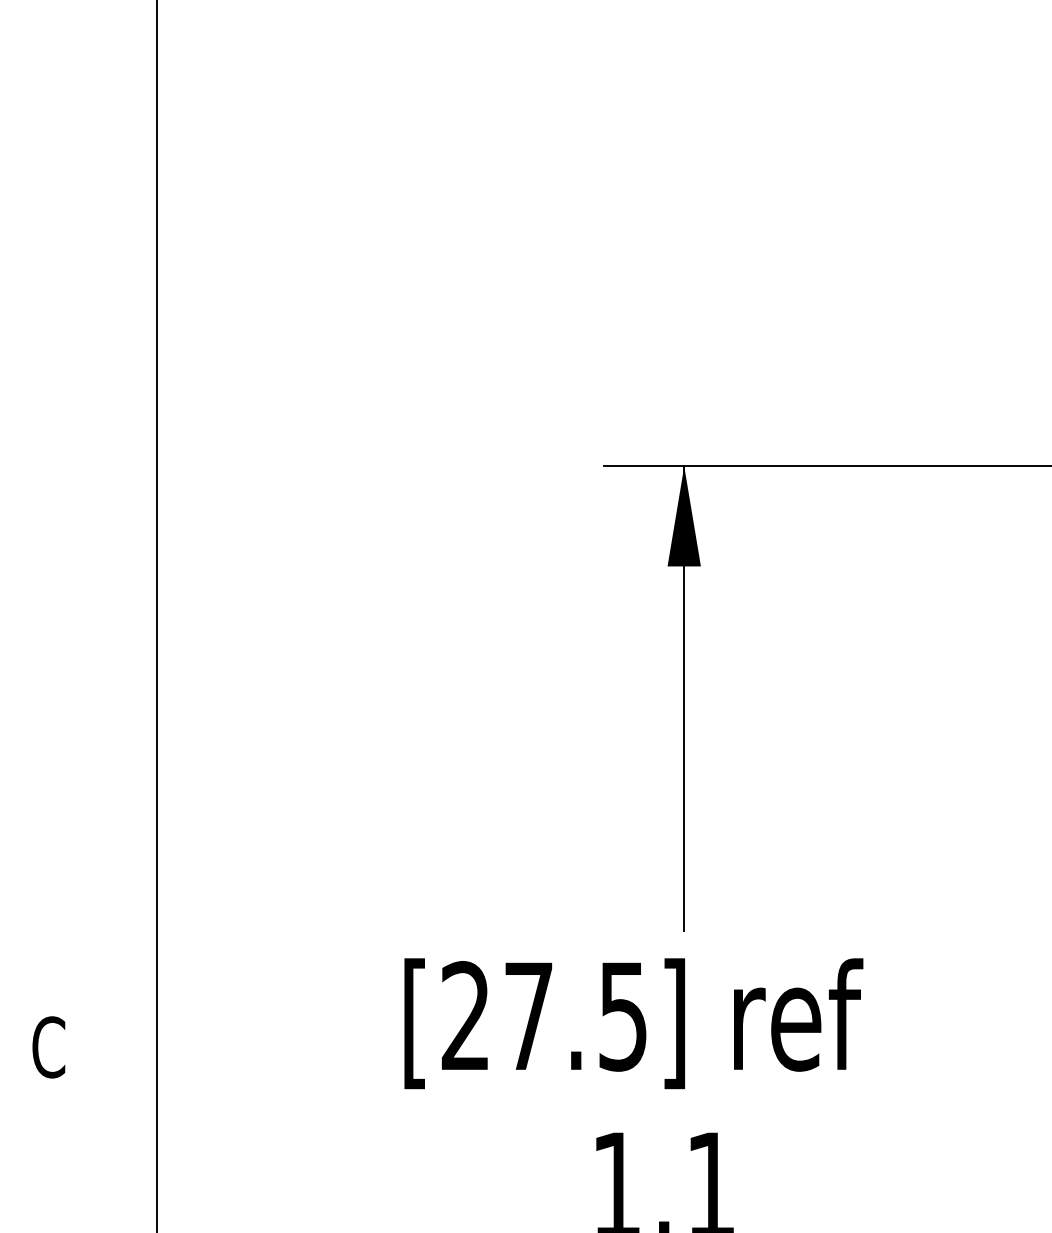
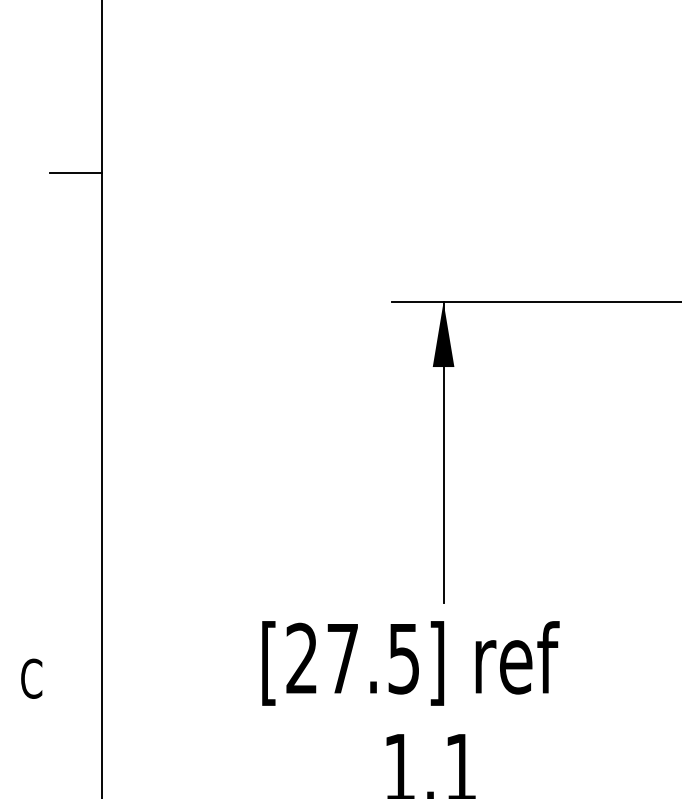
line: (116, 266) -> (75, 172), added

